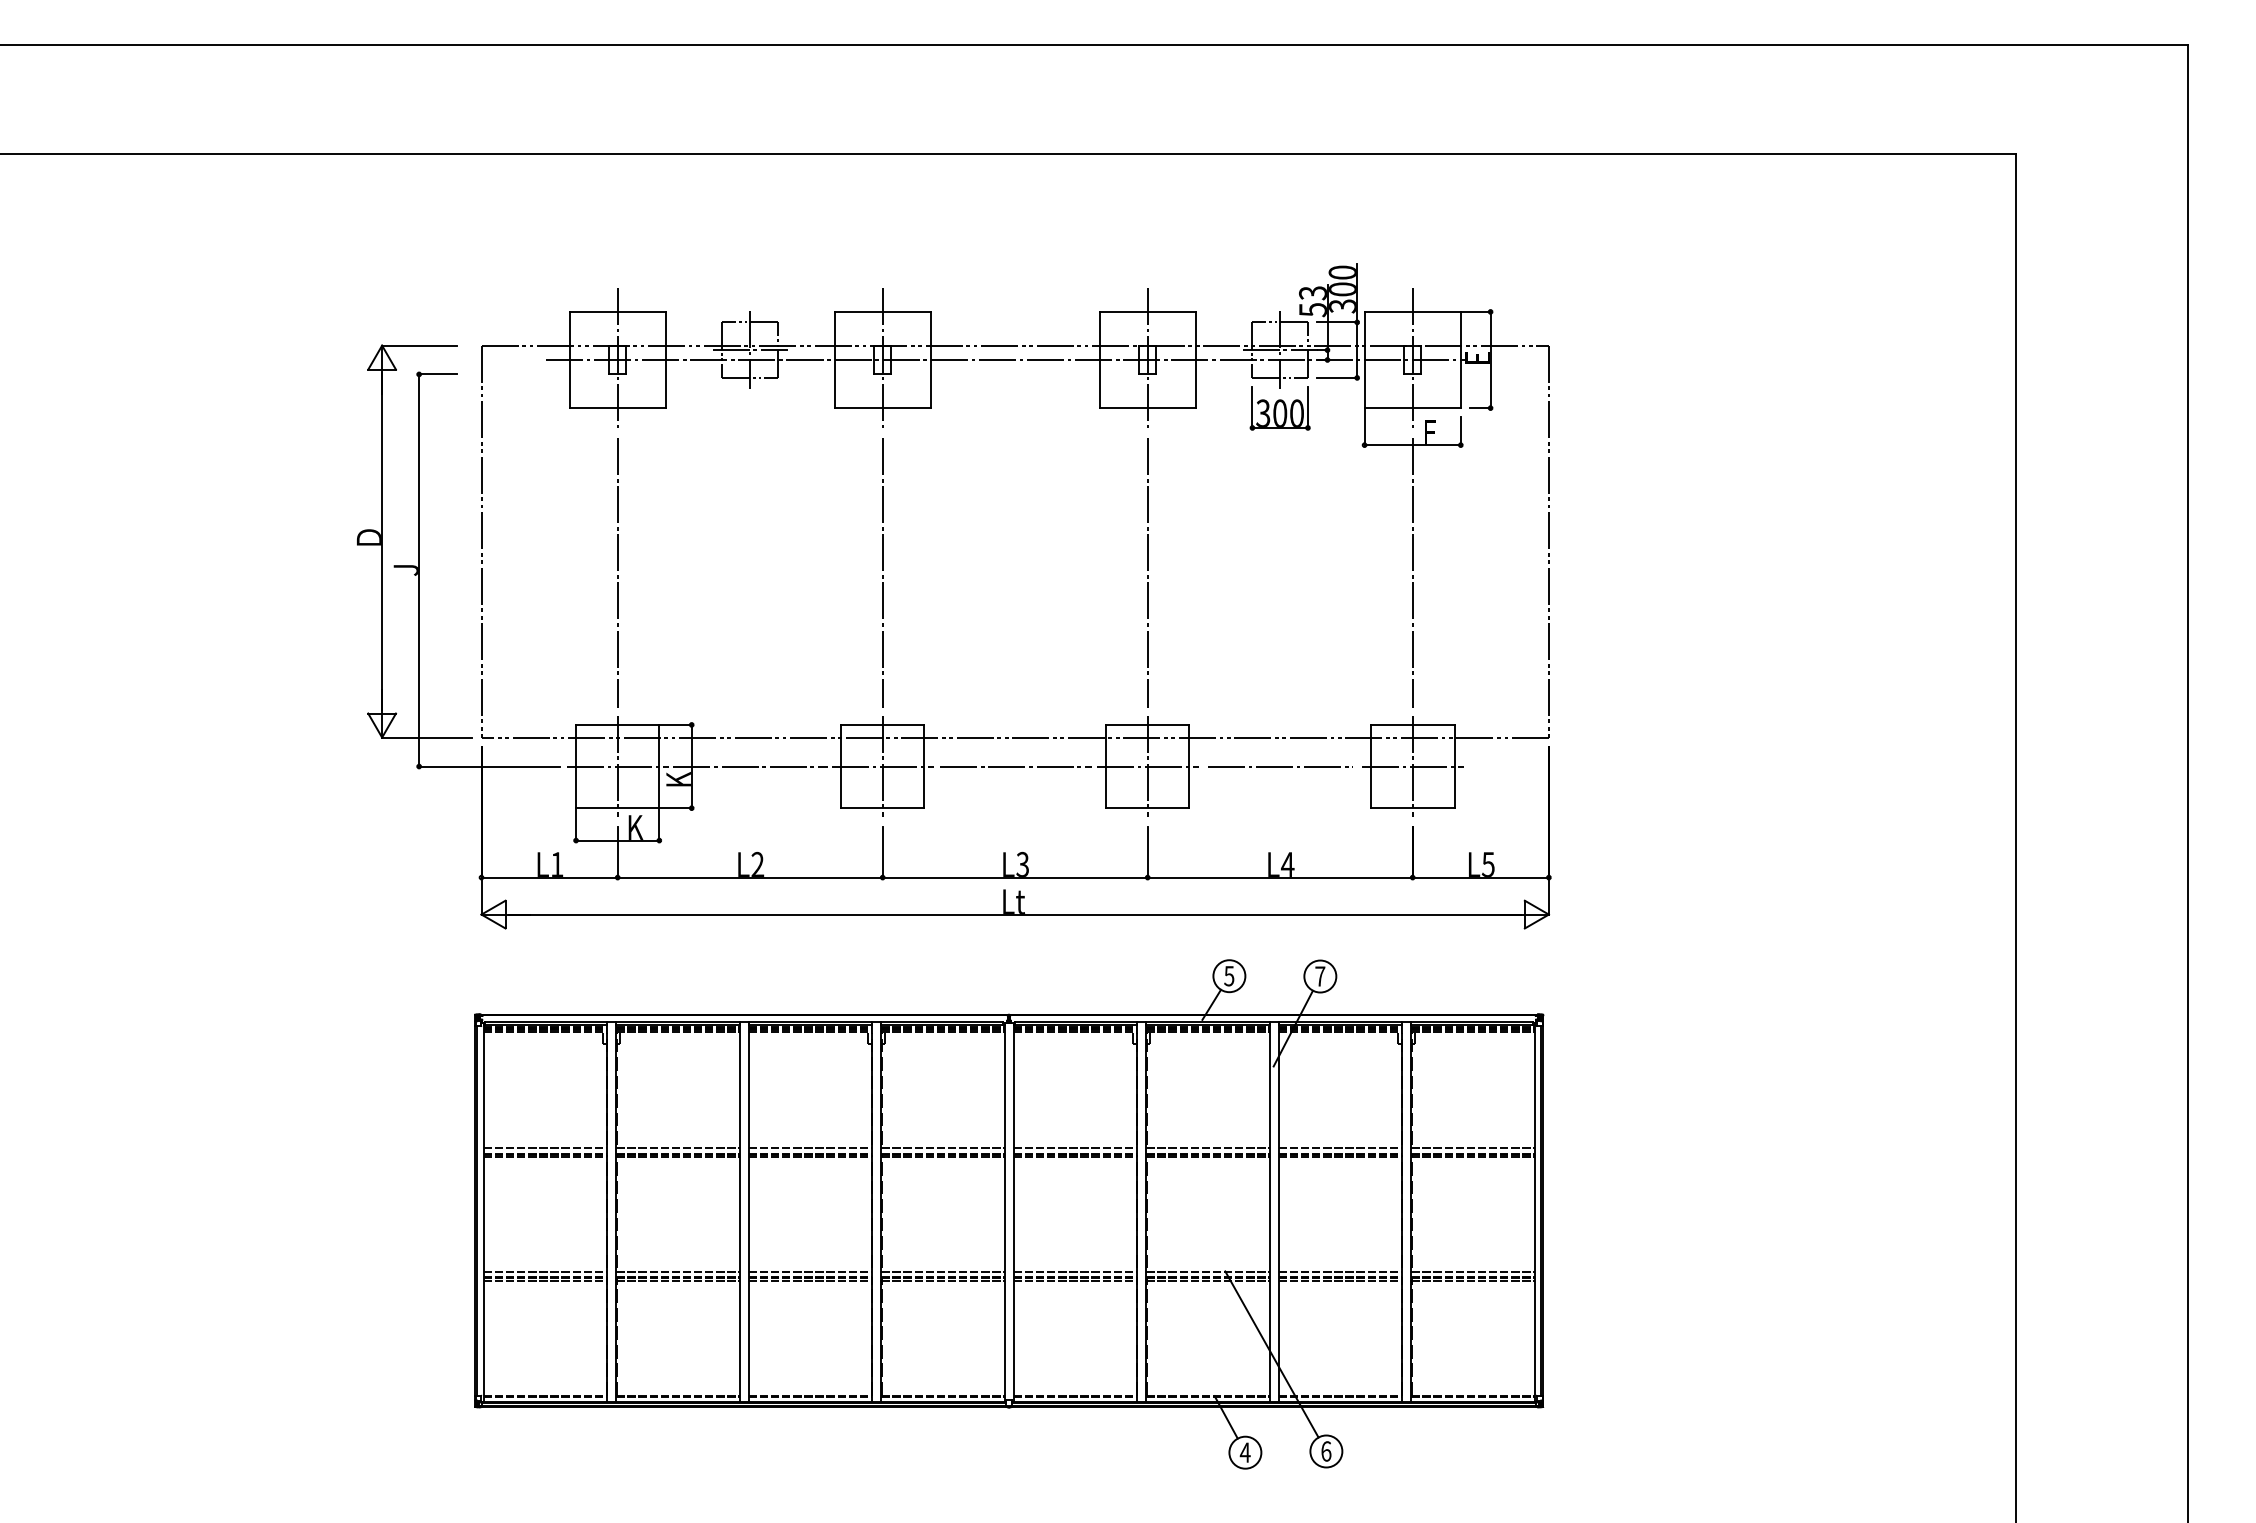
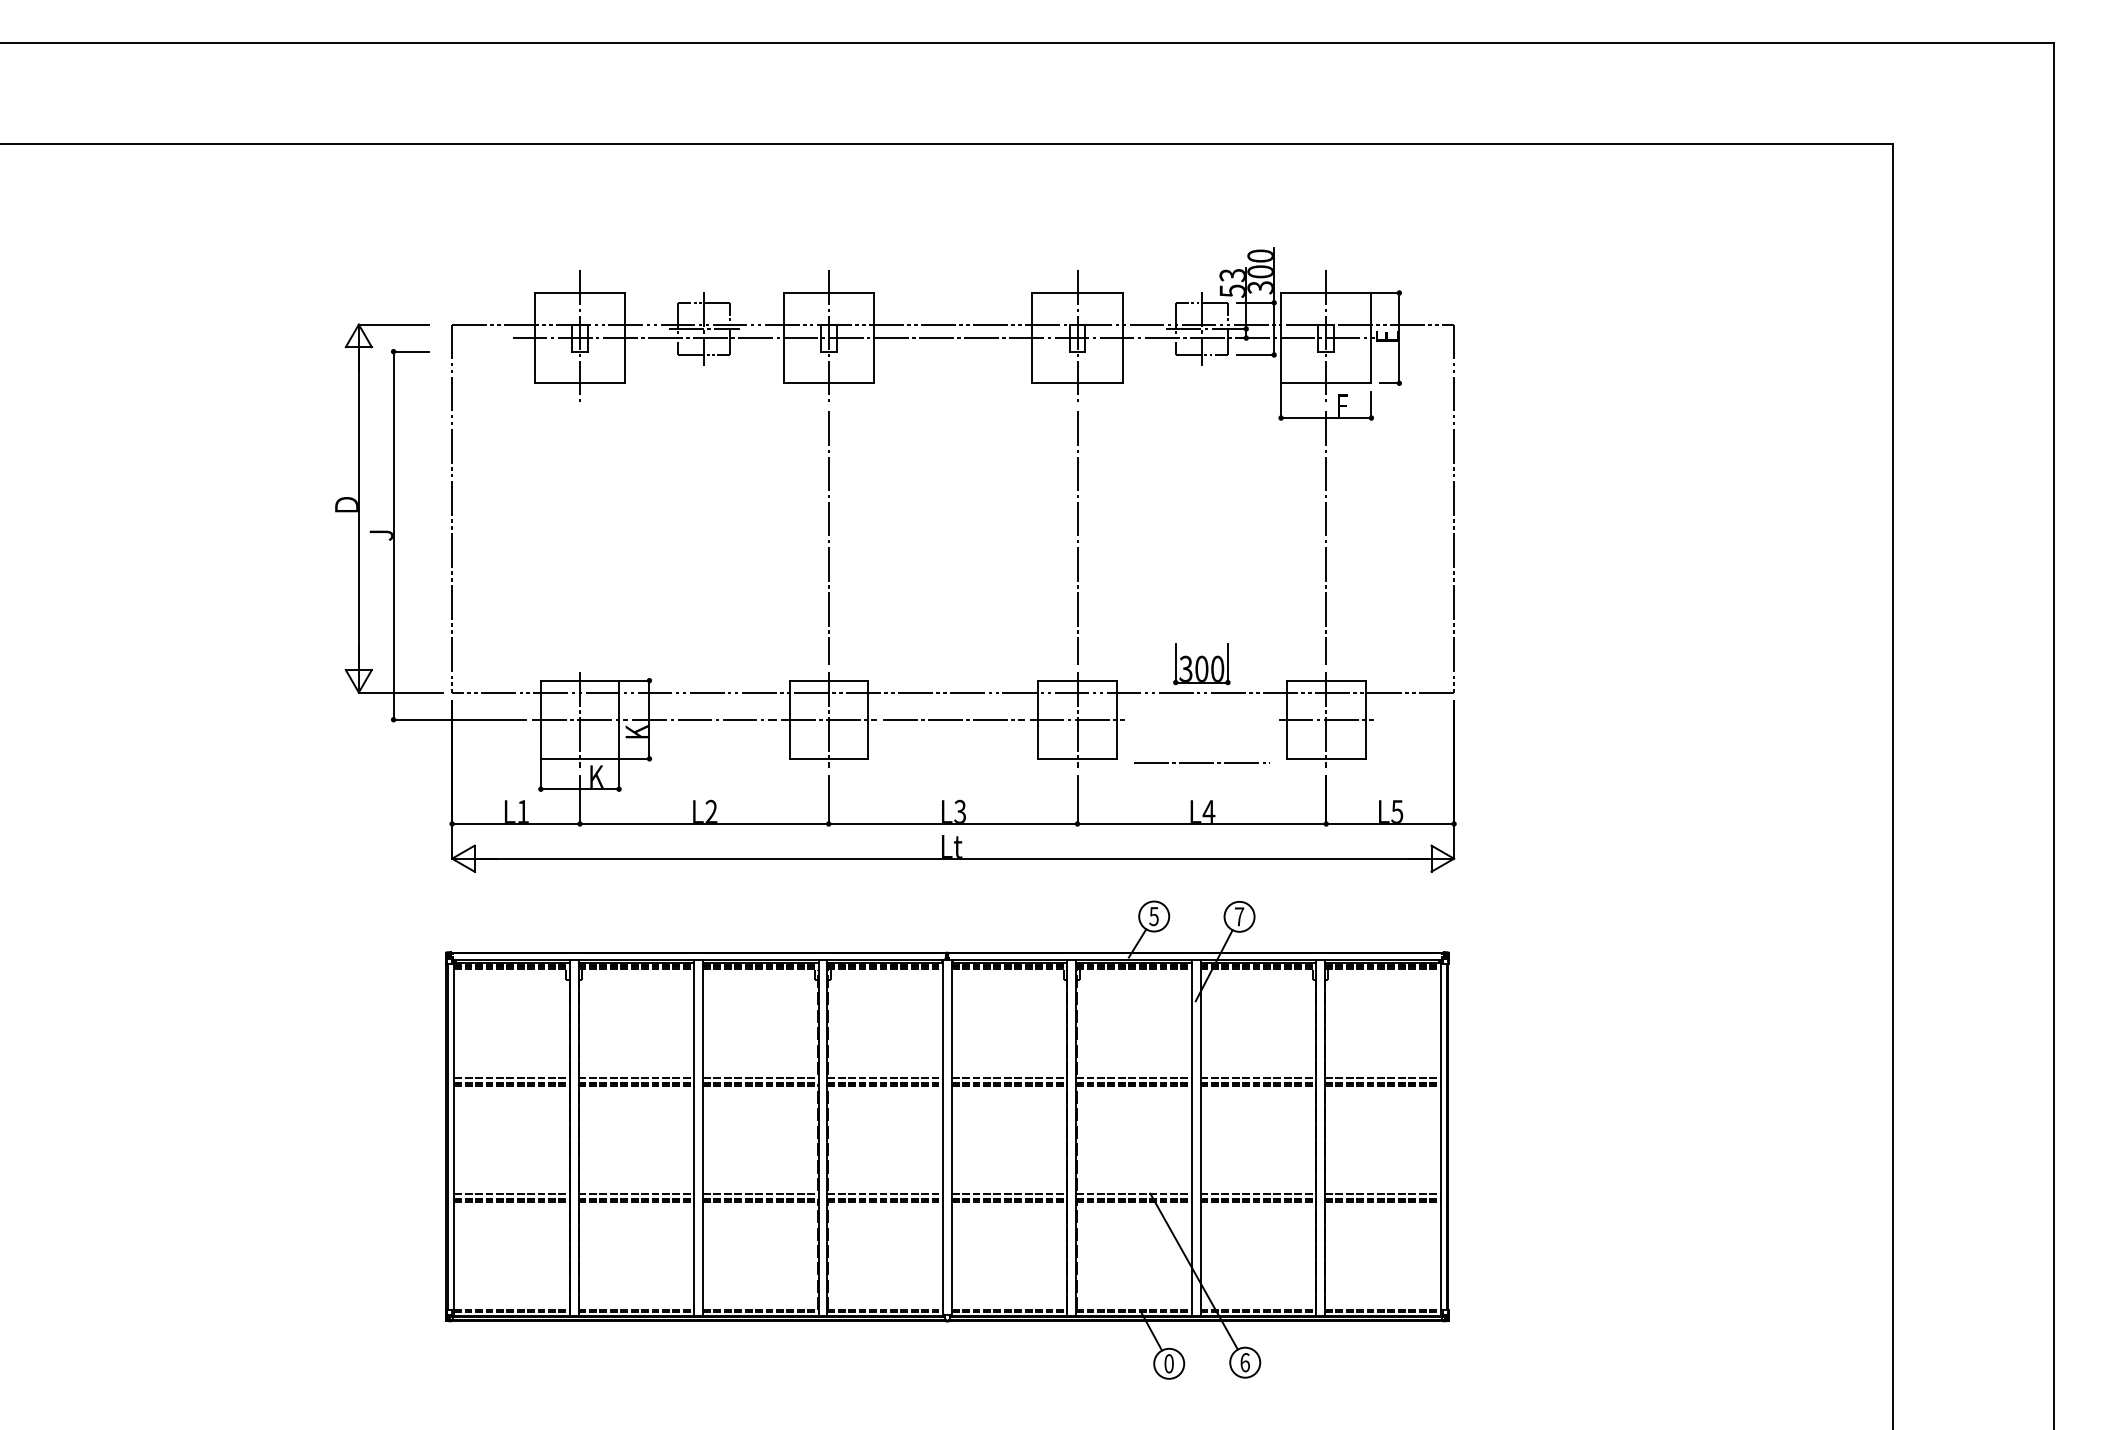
part: (1279, 408) -> (1201, 664), moved
line: (617, 573) -> (579, 538), removed
line: (1280, 766) -> (1202, 762), moved
text: (1244, 1452) -> (1168, 1363), 4 -> 0

